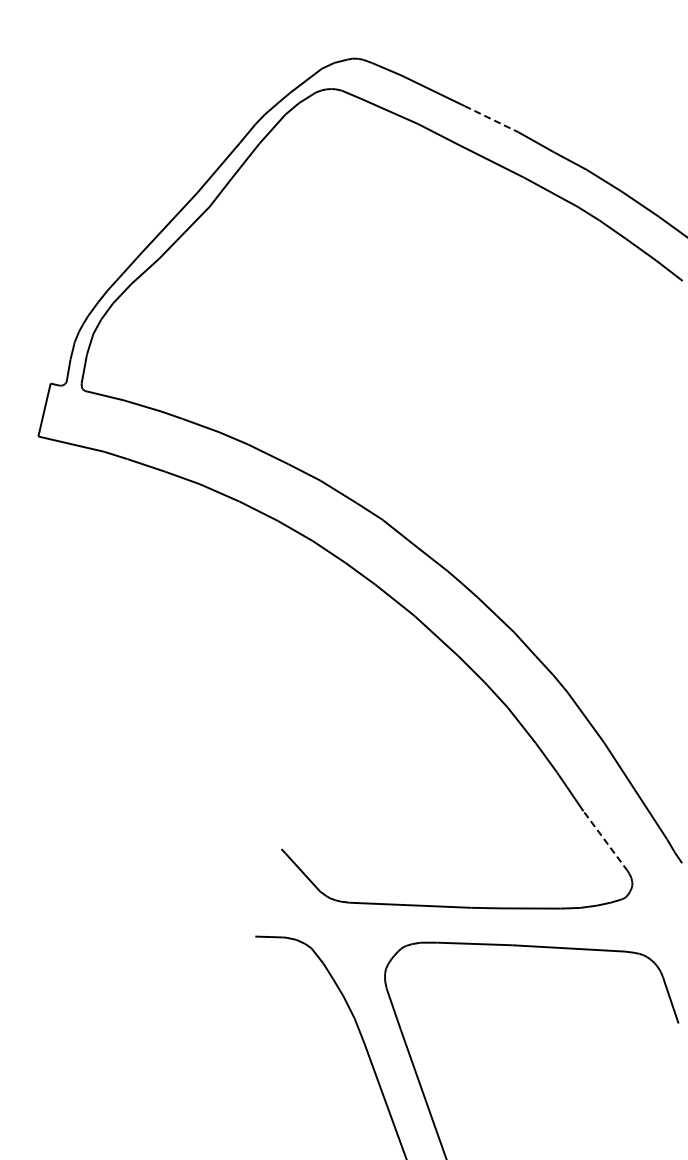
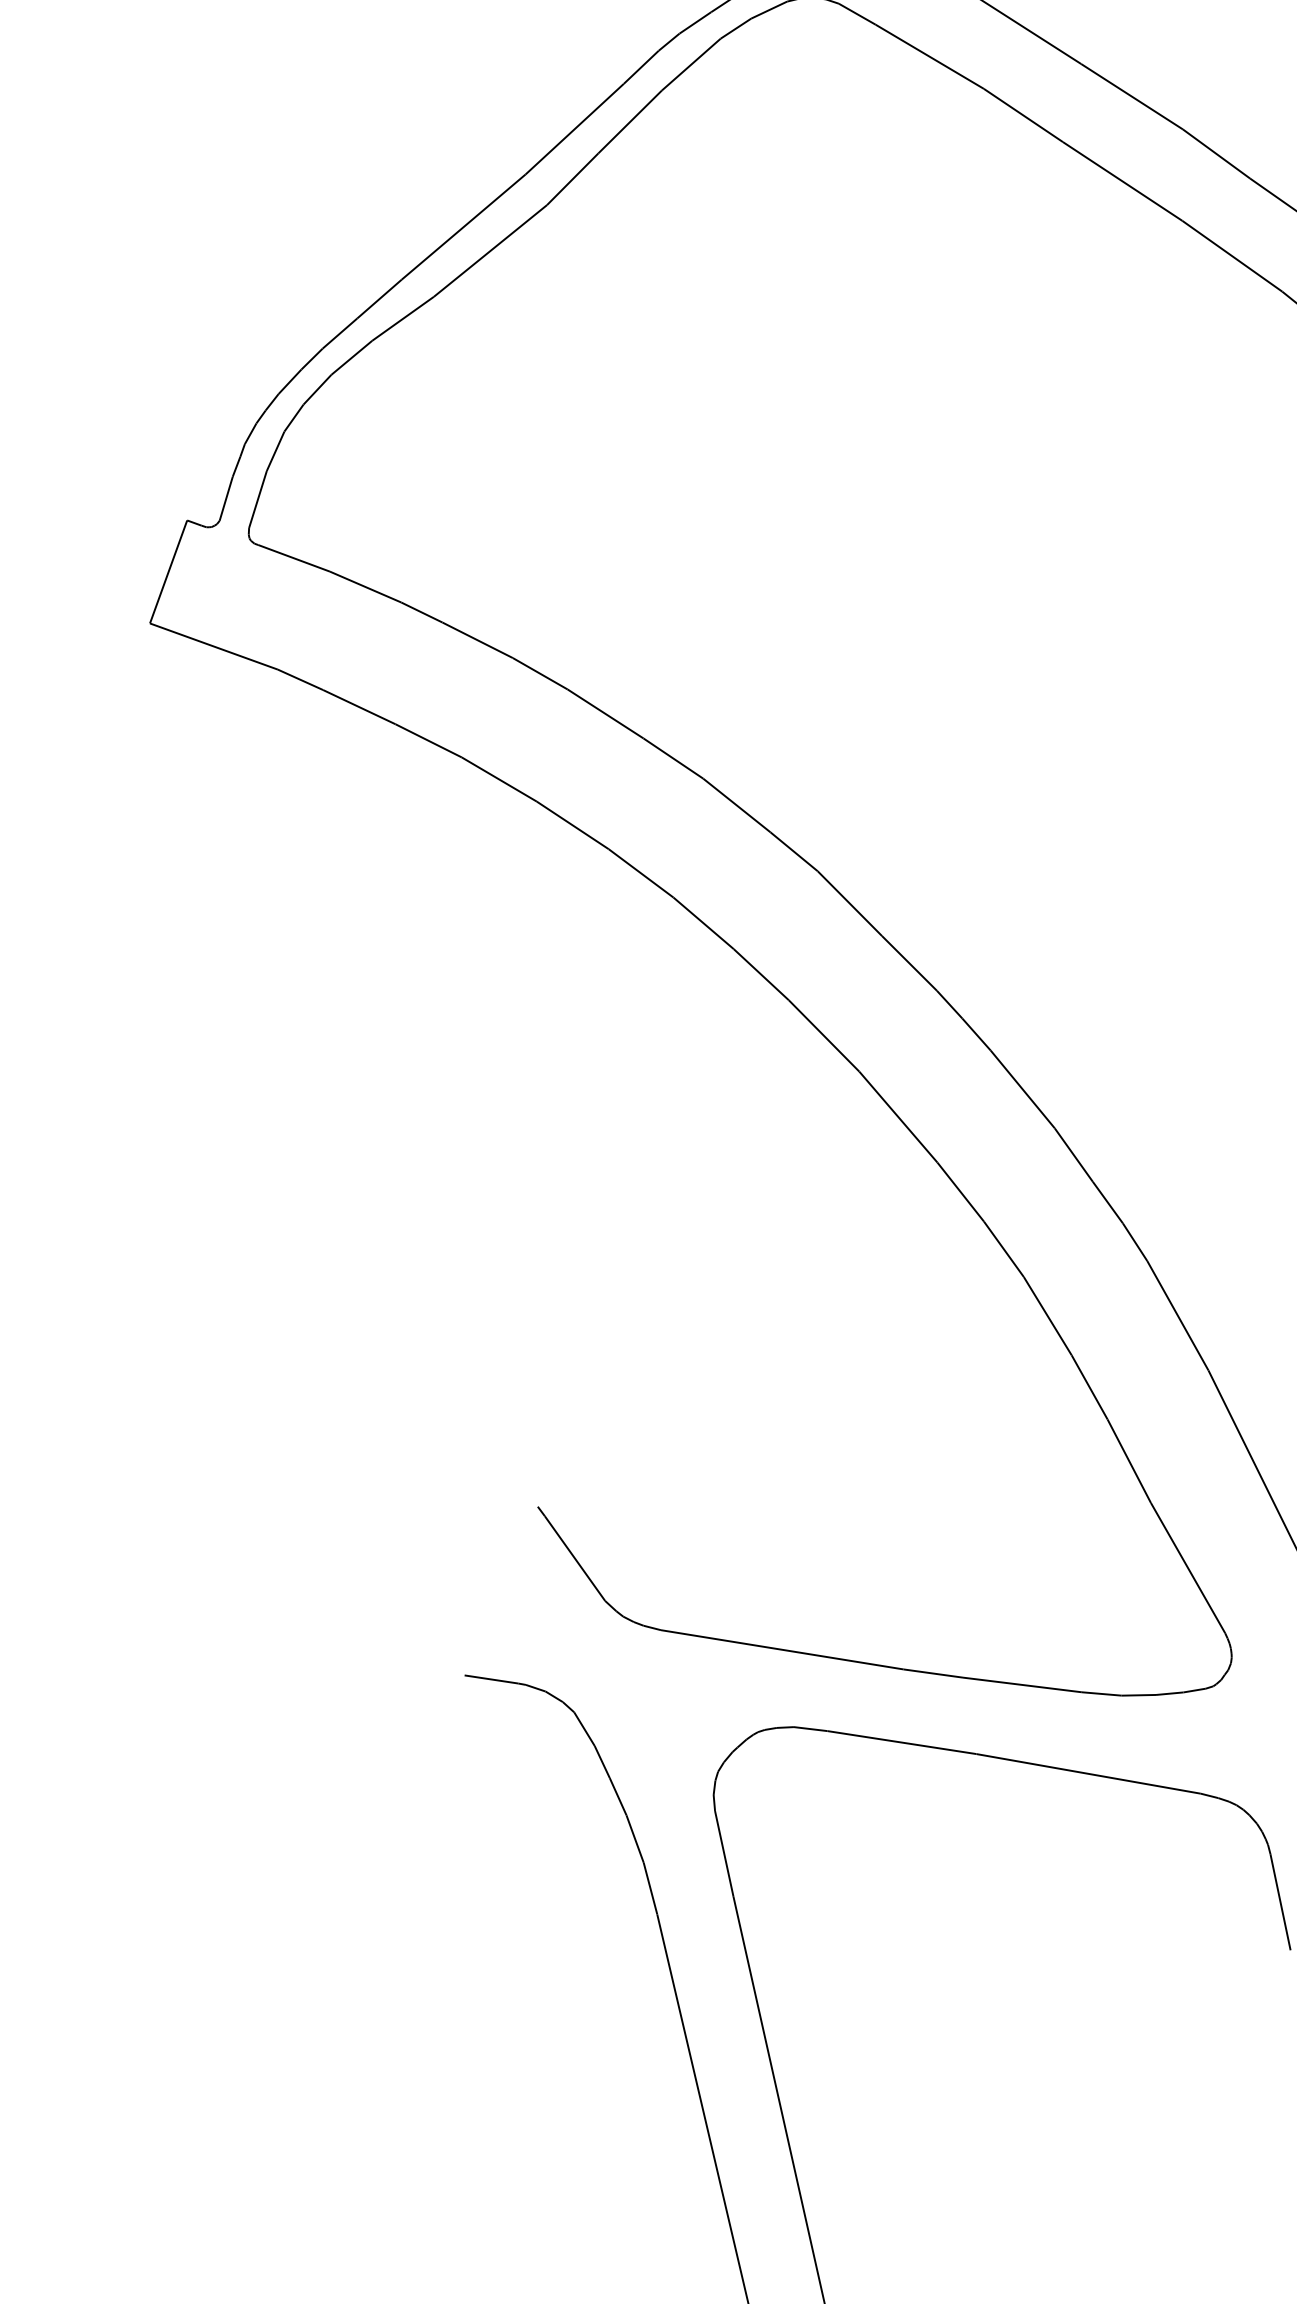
line: (491, 119) -> (1131, 97), dashed -> solid
line: (605, 840) -> (1188, 1566), dashed -> solid

